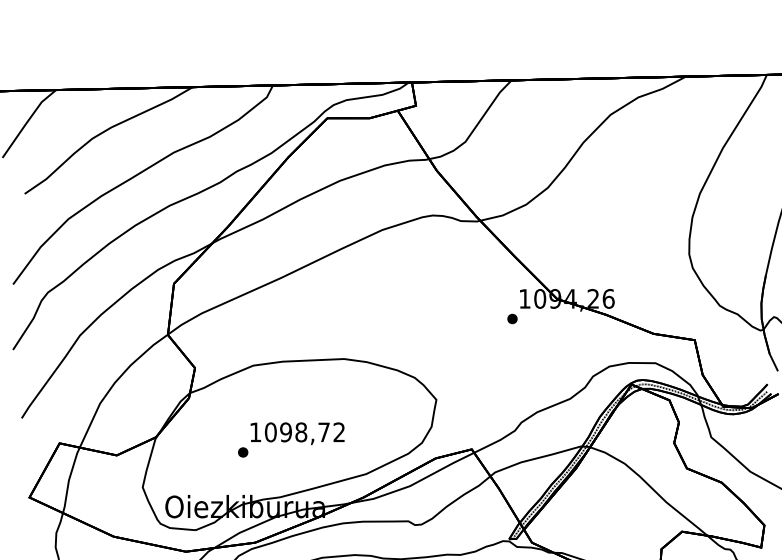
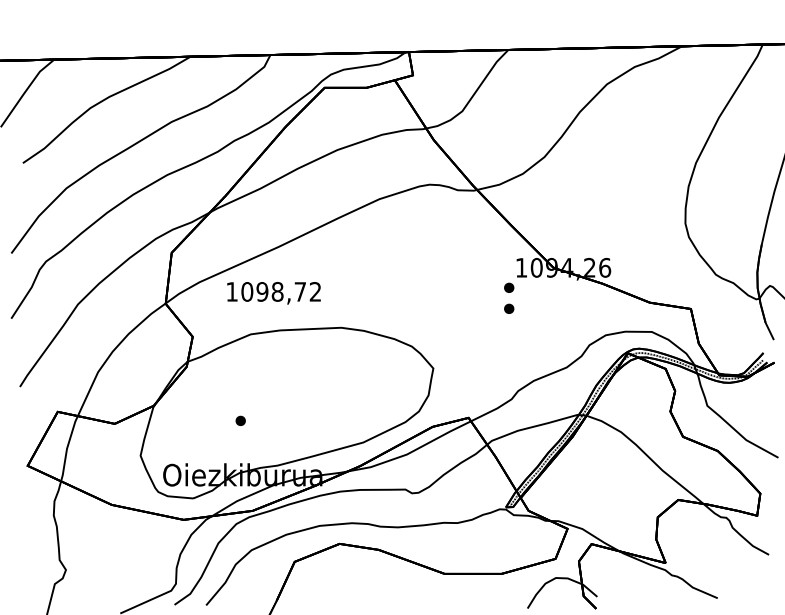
part: (512, 339) -> (509, 308), added
text: (297, 433) -> (273, 293), moved

